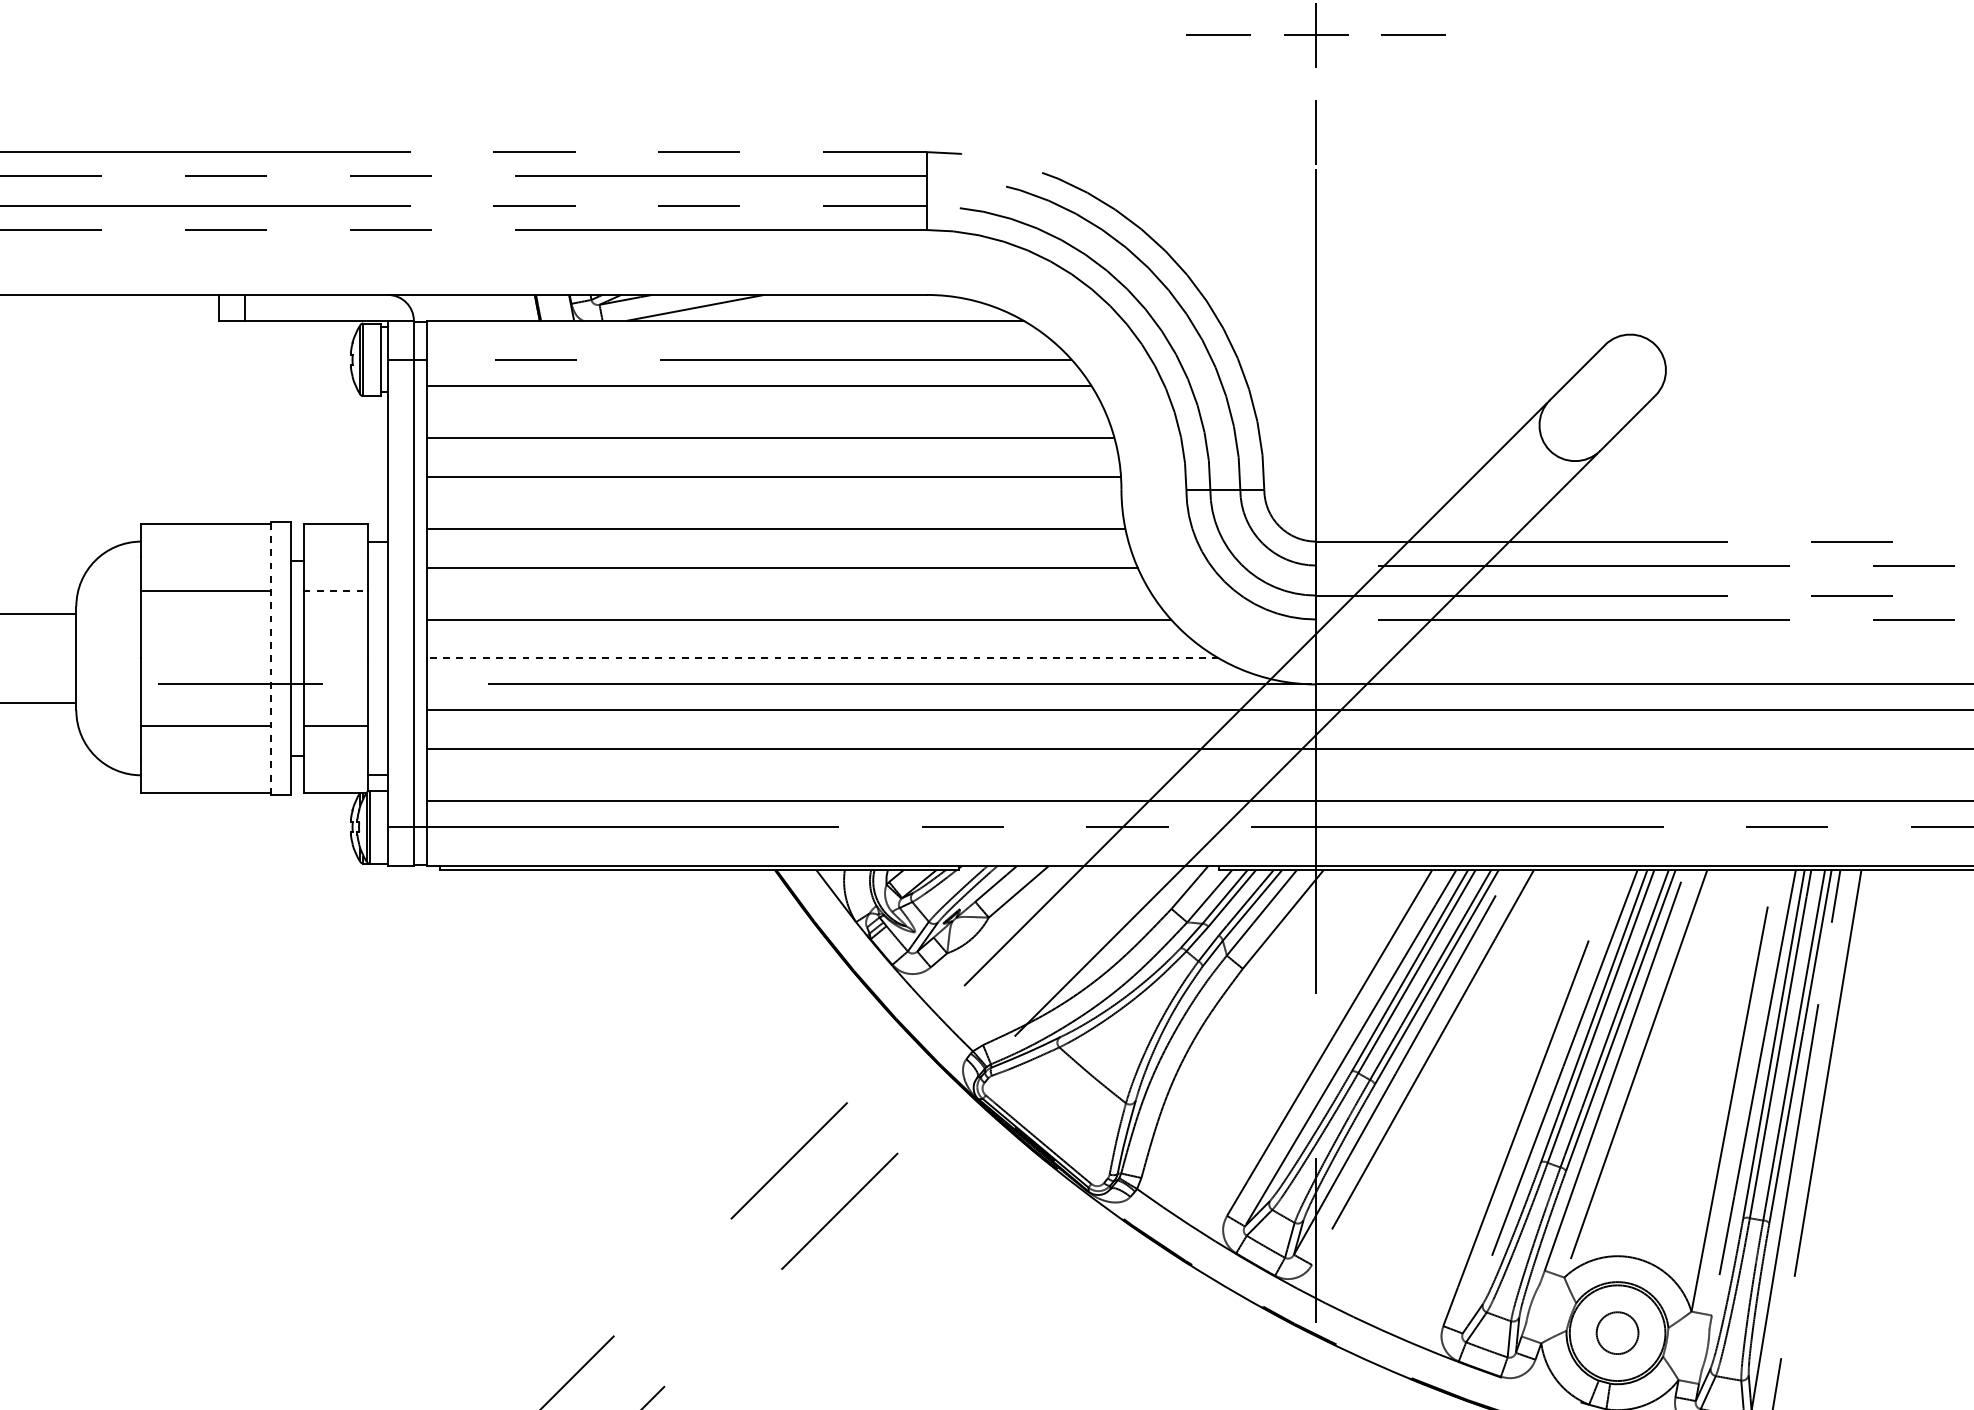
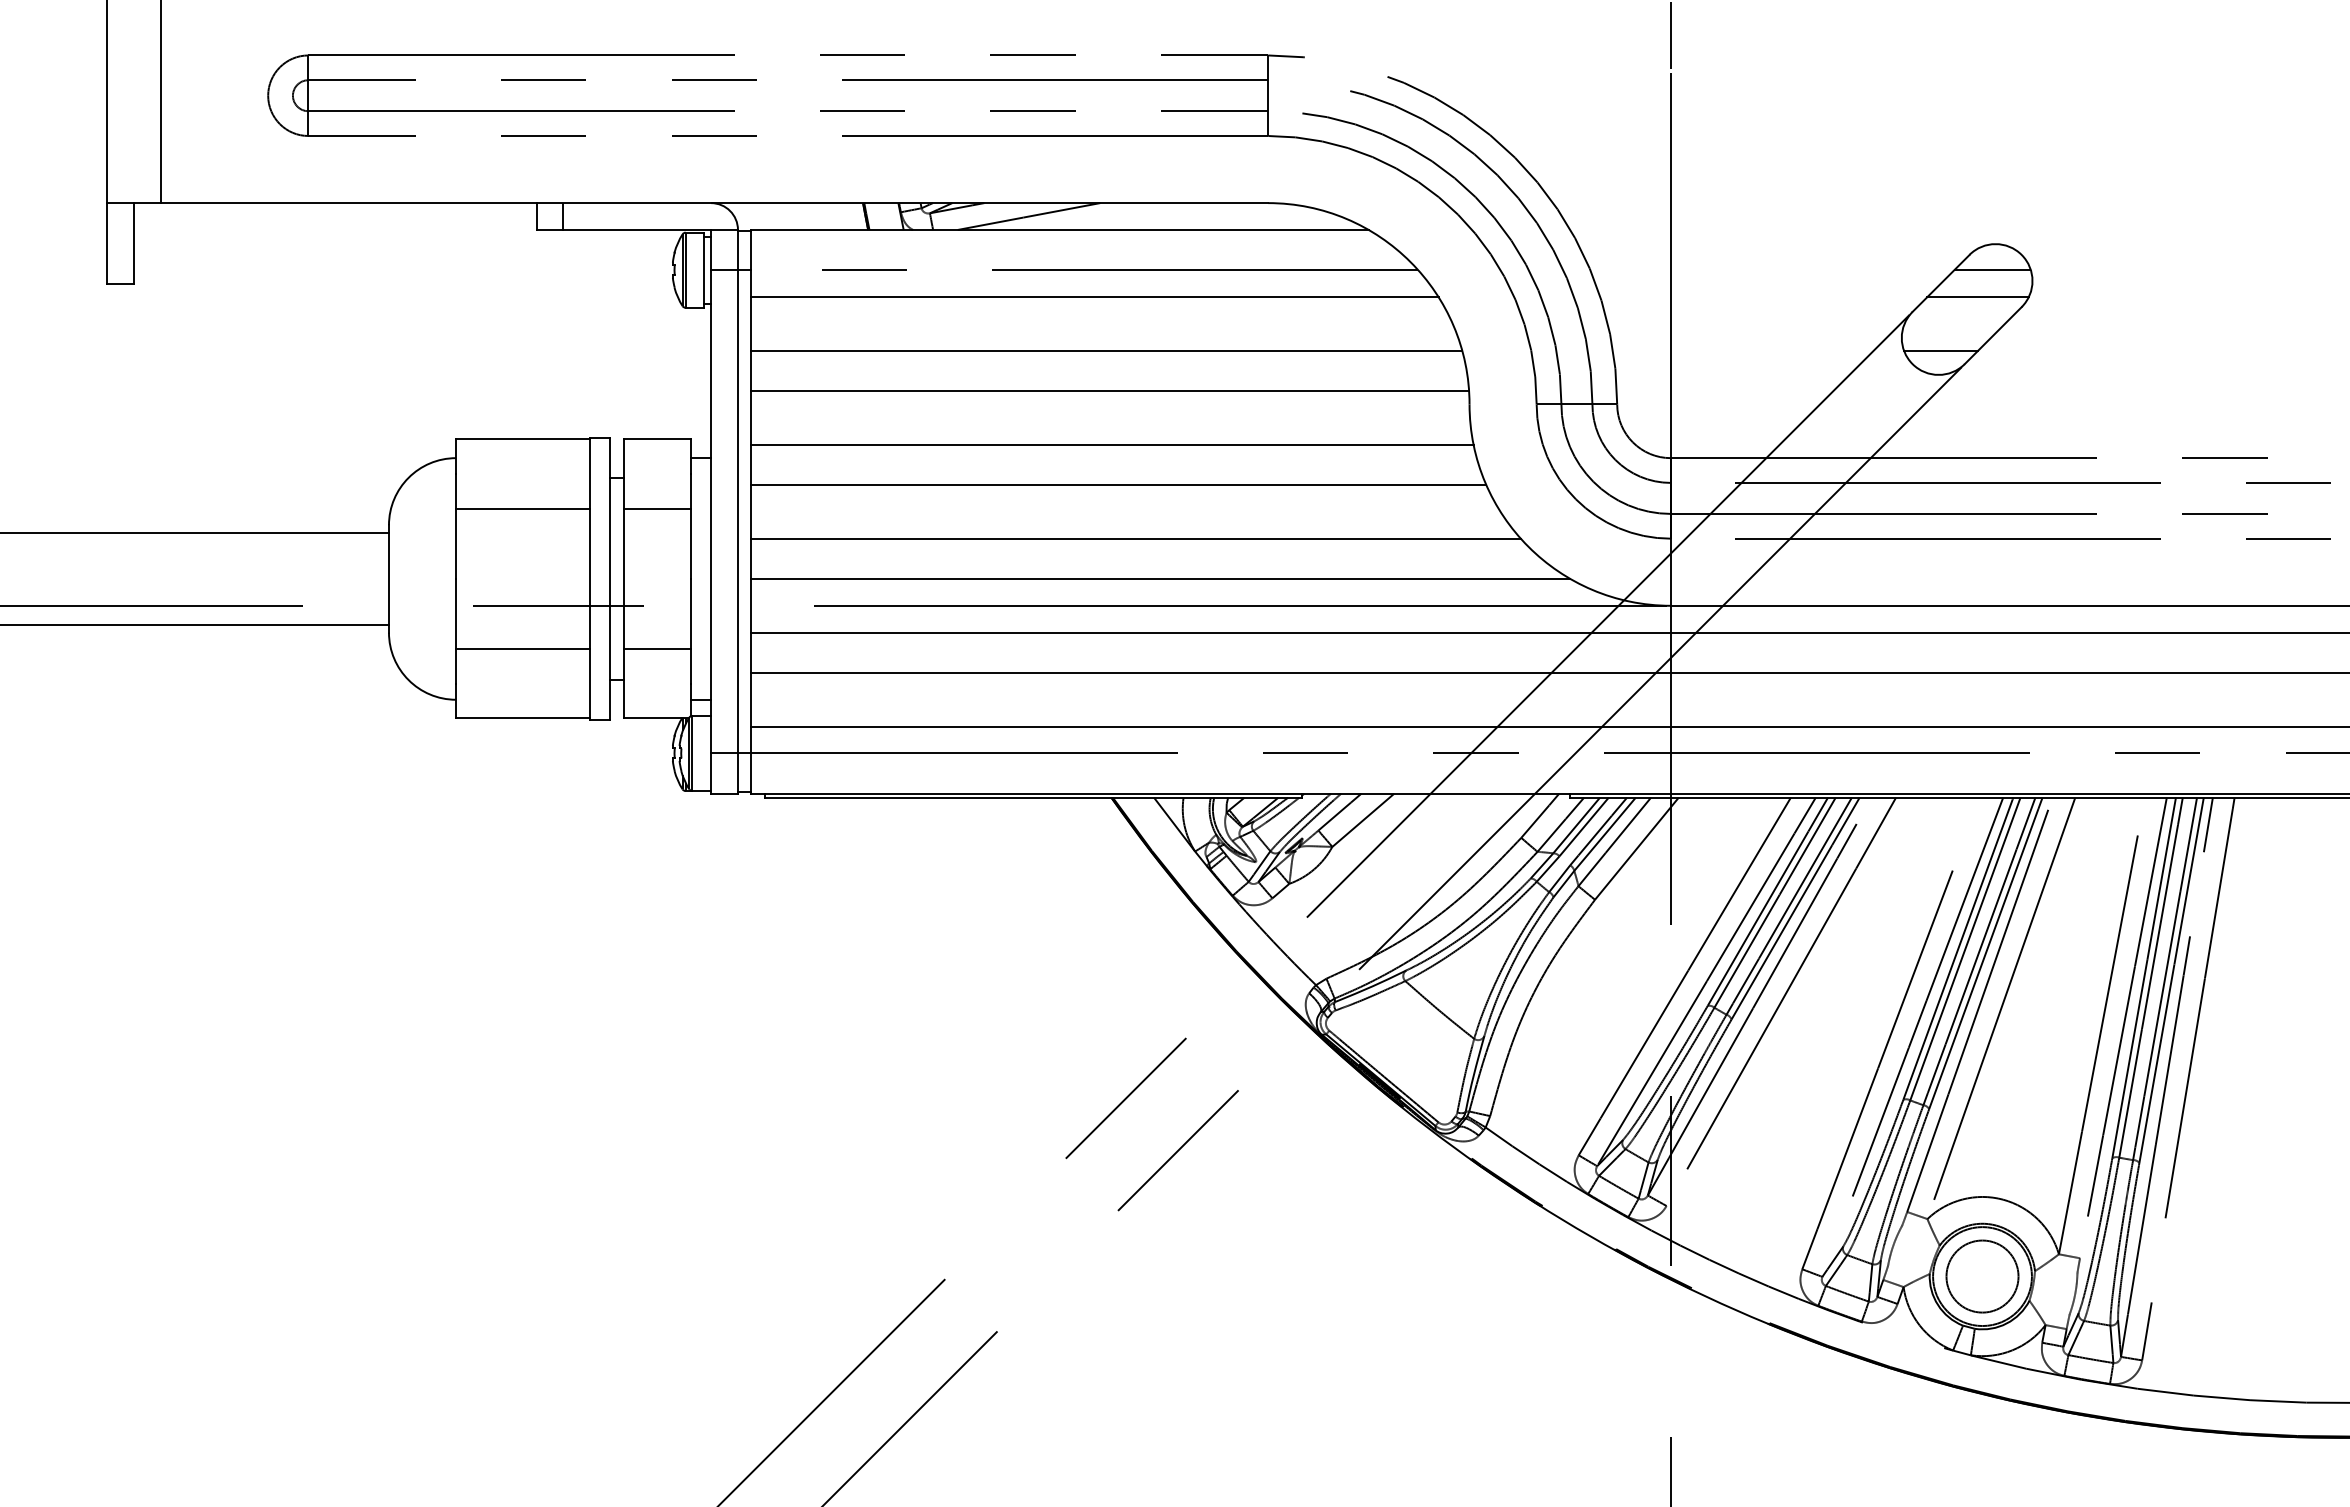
line: (1627, 360) -> (1992, 270), added
line: (1612, 386) -> (1977, 297), added
line: (1577, 437) -> (1941, 350), added
line: (336, 591) -> (657, 509), dashed -> solid
line: (271, 658) -> (590, 578), dashed -> solid
line: (822, 658) -> (1160, 578), dashed -> solid
circle: (1617, 1333) -> (1982, 1276), size x1.67

